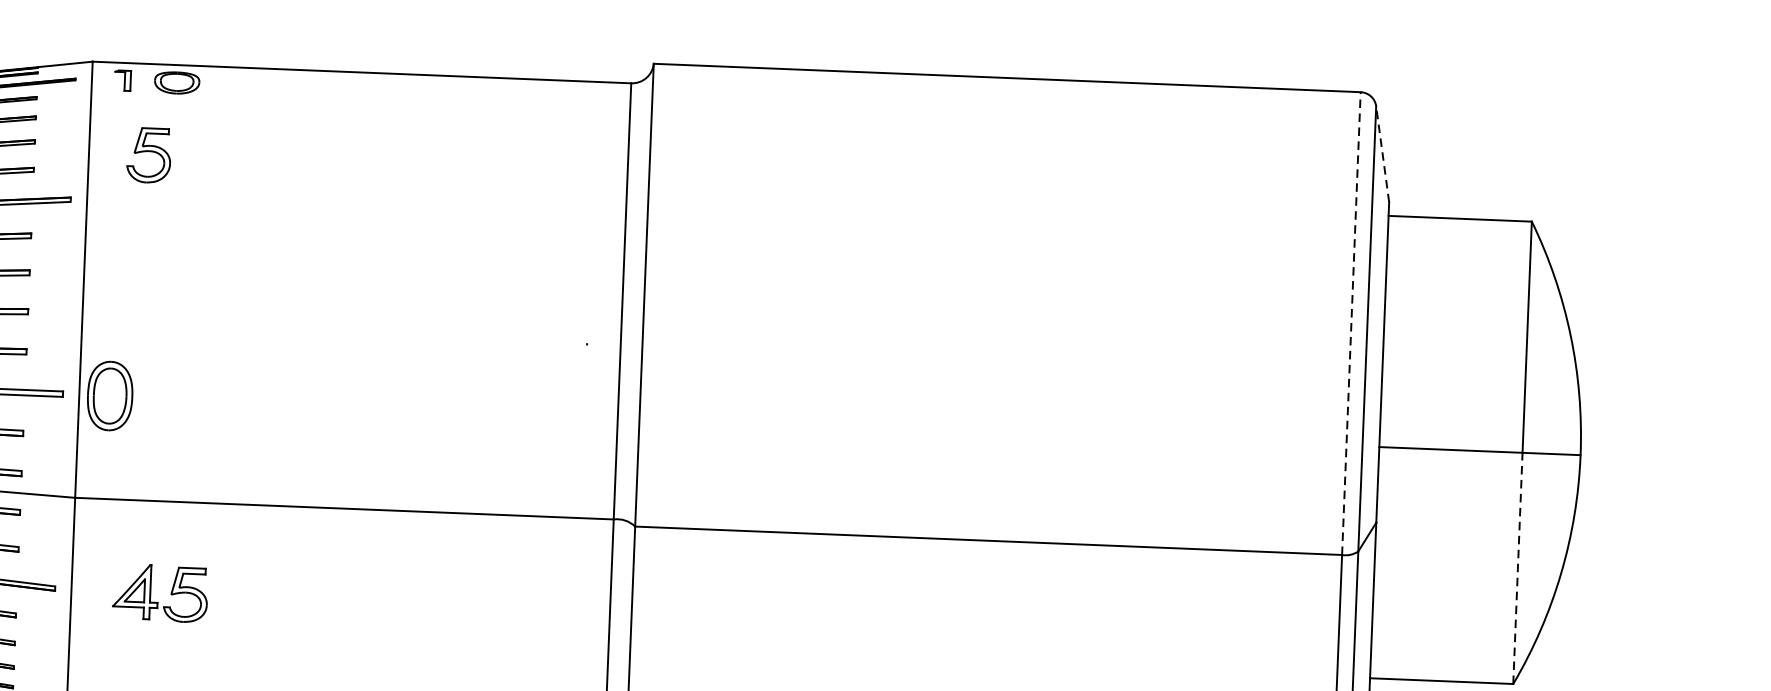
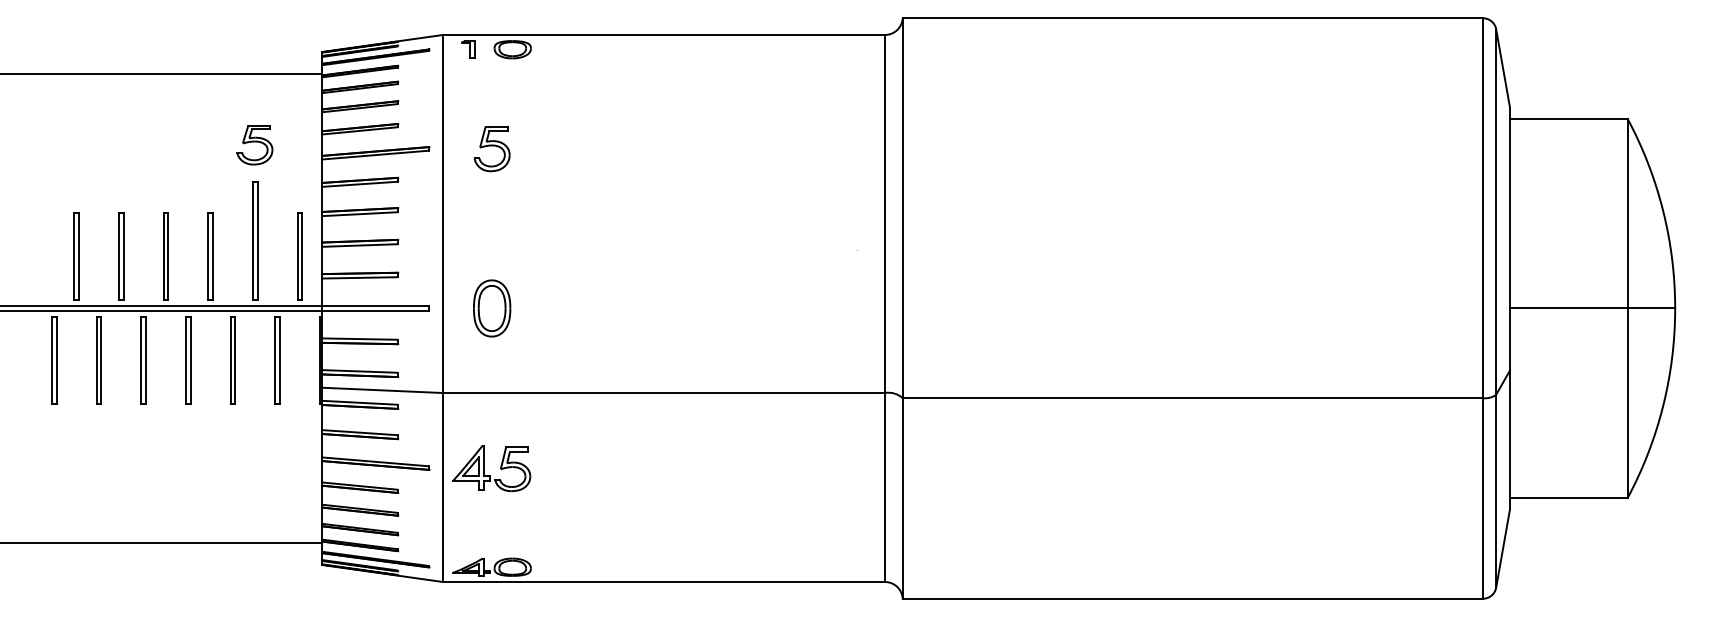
line: (1383, 154) -> (1503, 68), dashed -> solid
part: (148, 156) -> (491, 149), moved
line: (1351, 323) -> (1483, 208), dashed -> solid
part: (110, 396) -> (492, 308), moved
line: (1517, 568) -> (1627, 403), dashed -> solid
part: (151, 592) -> (484, 468), moved

